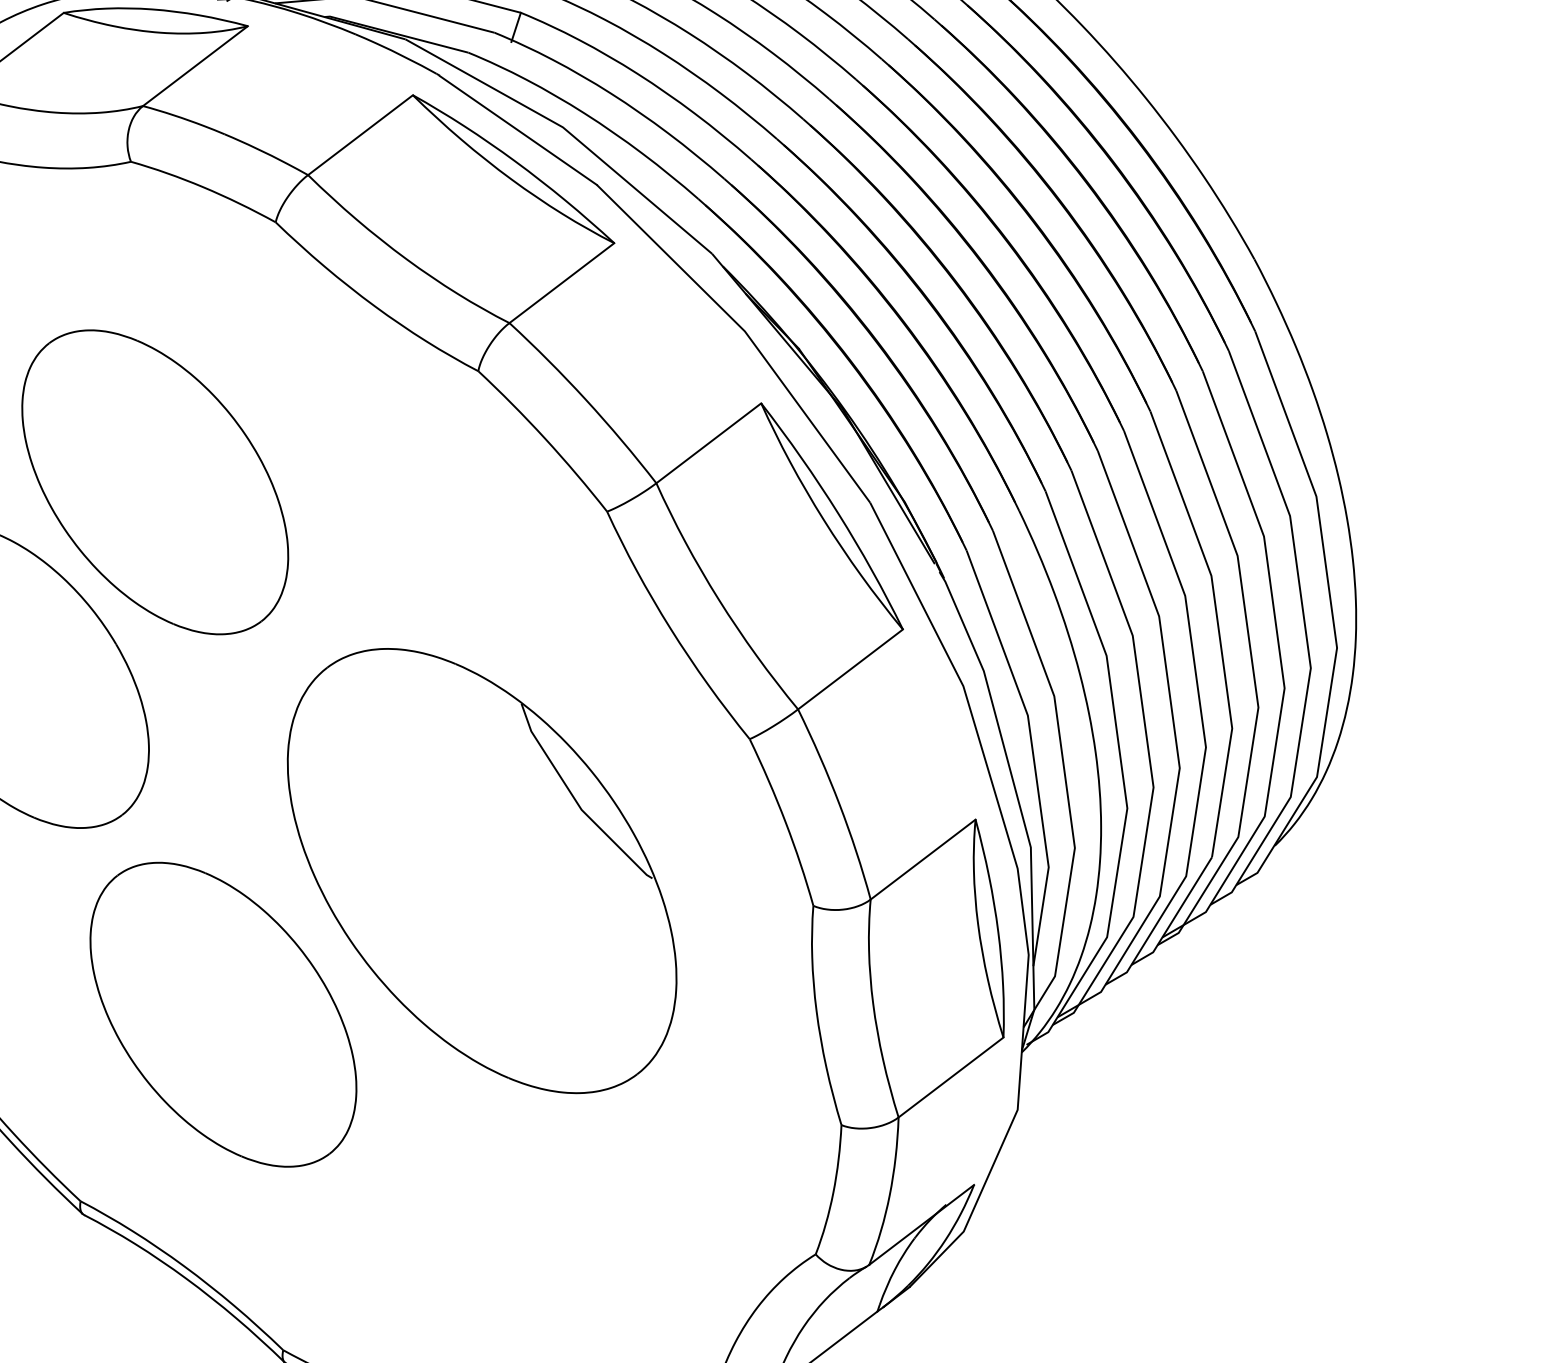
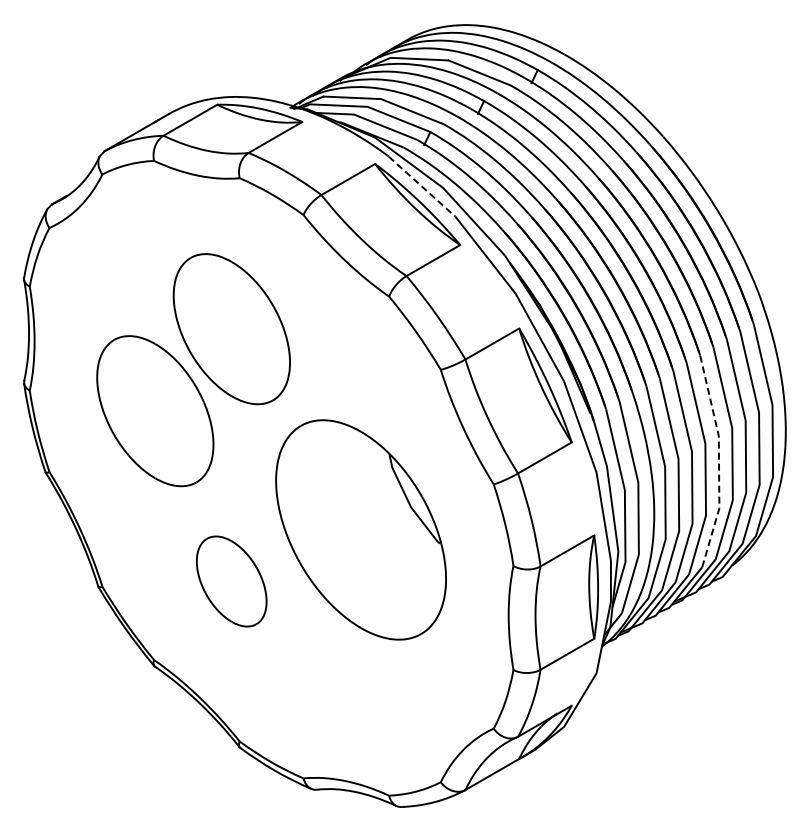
line: (518, 129) -> (422, 186), solid -> dashed
line: (1219, 629) -> (719, 461), solid -> dashed
part: (222, 1014) -> (231, 581), size x0.6

